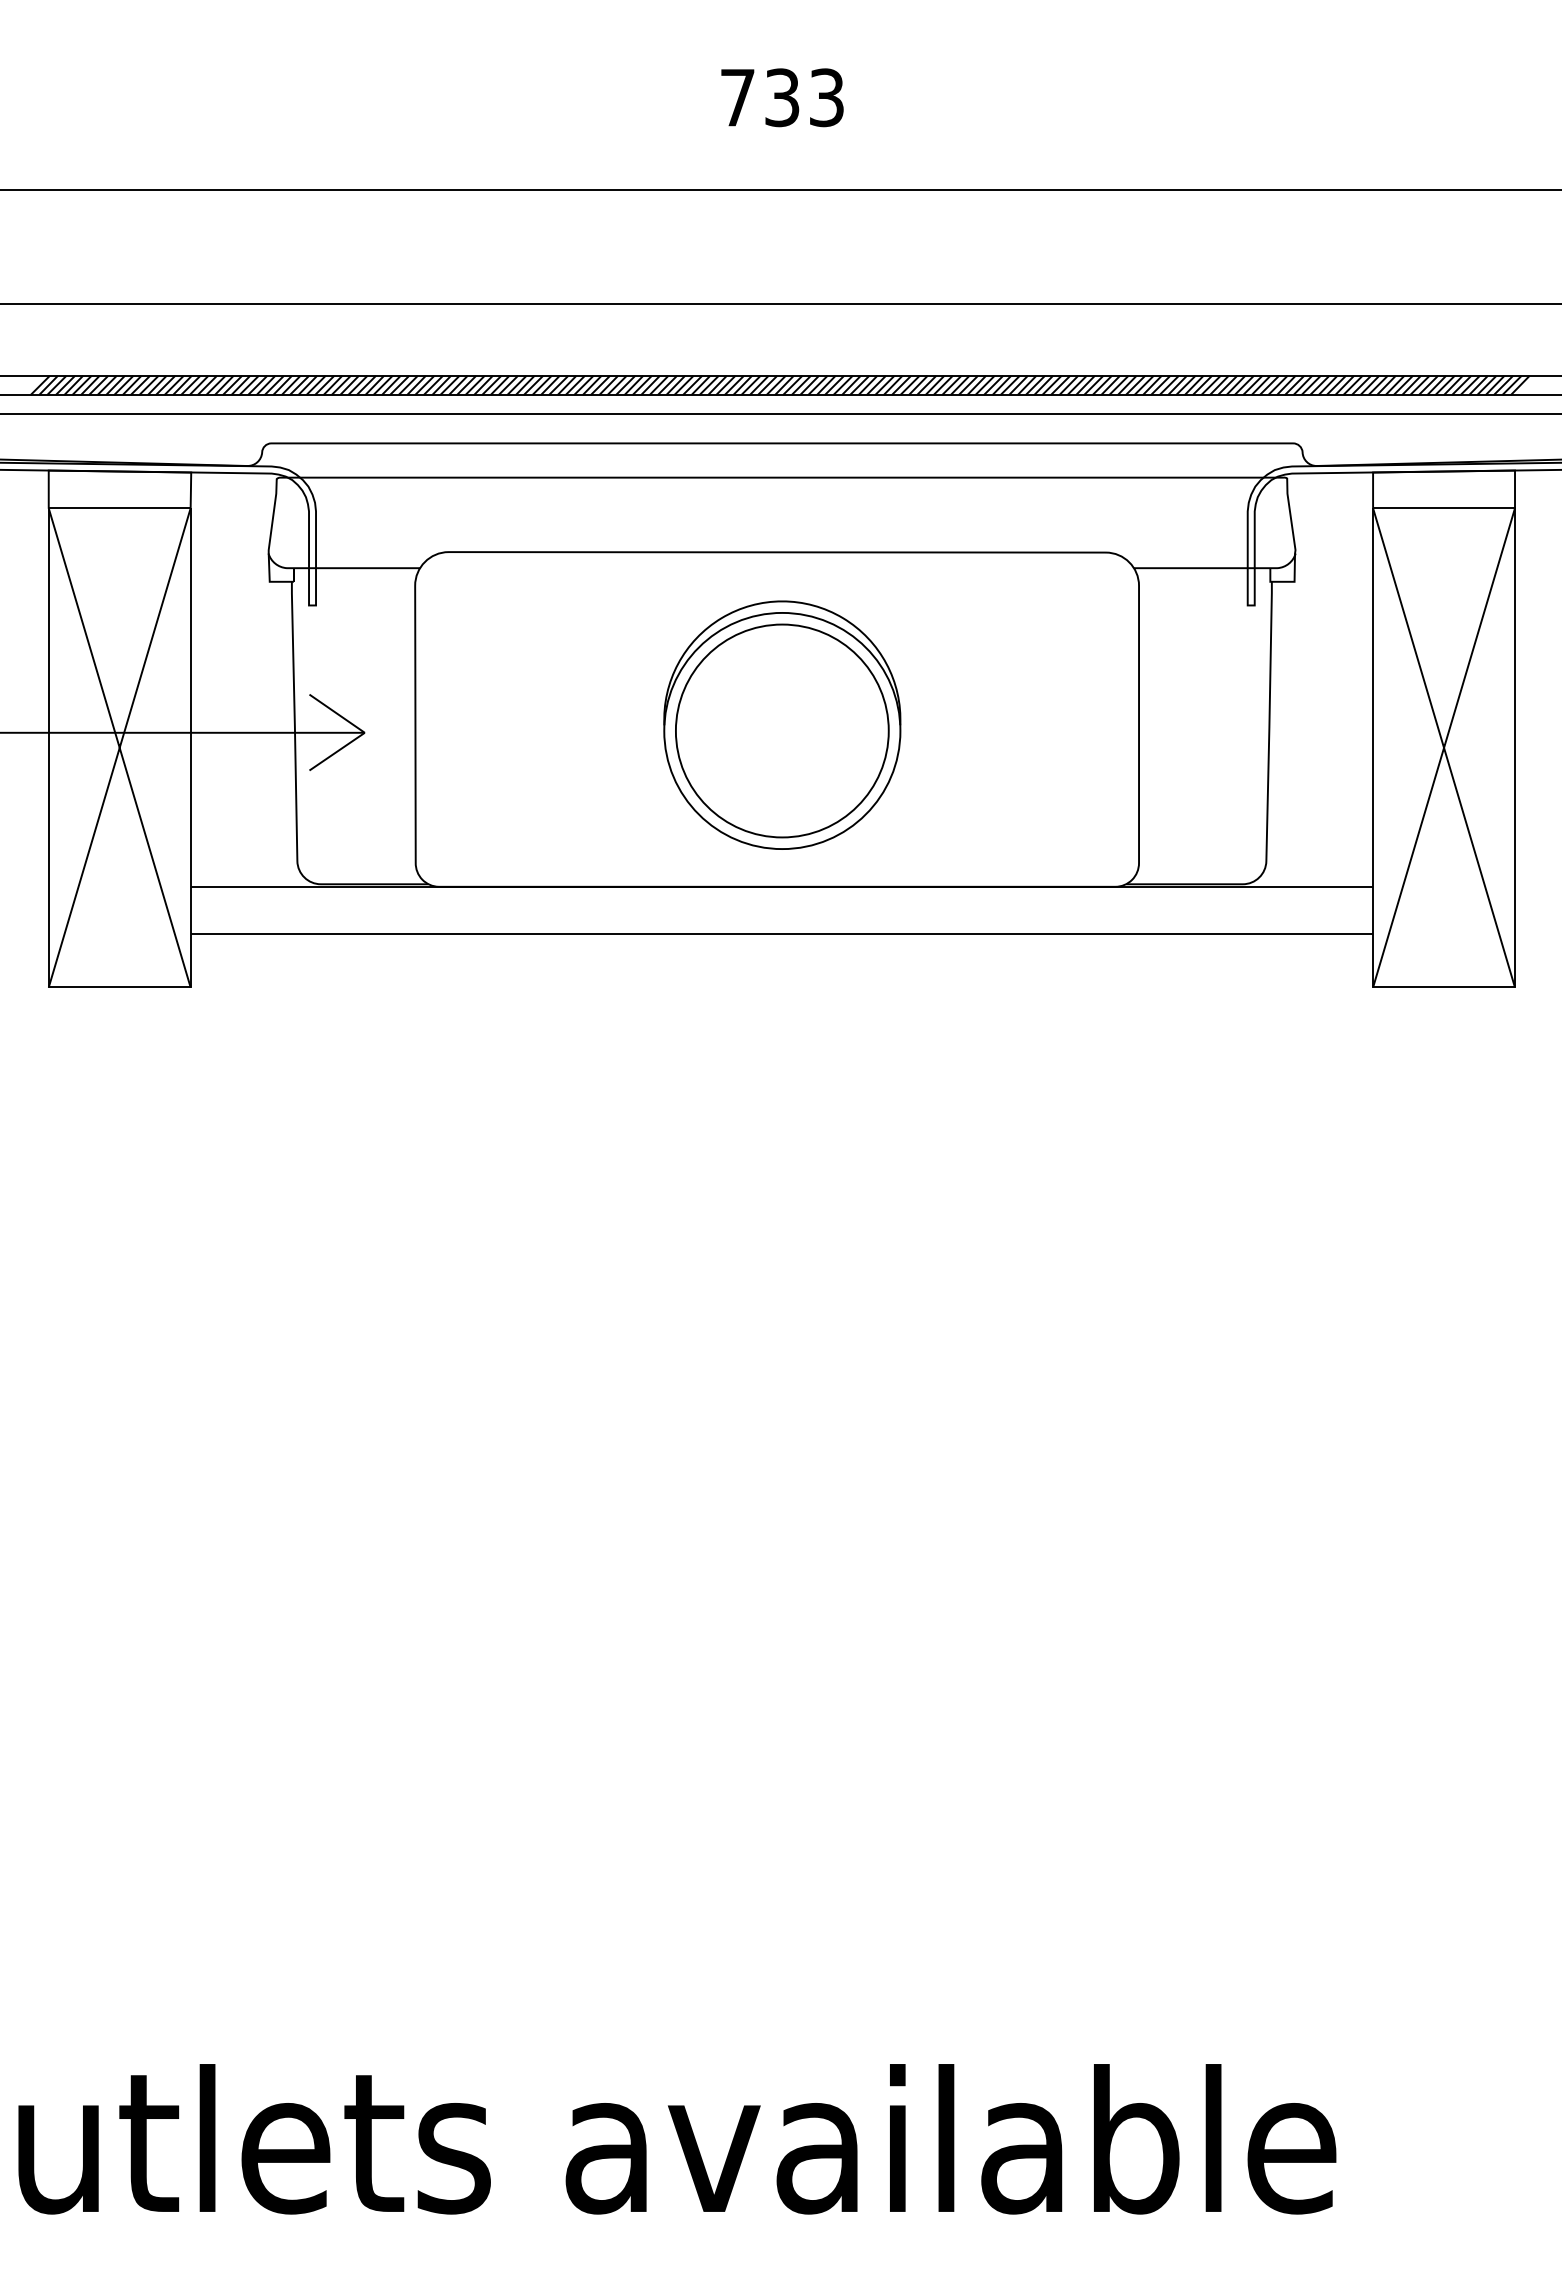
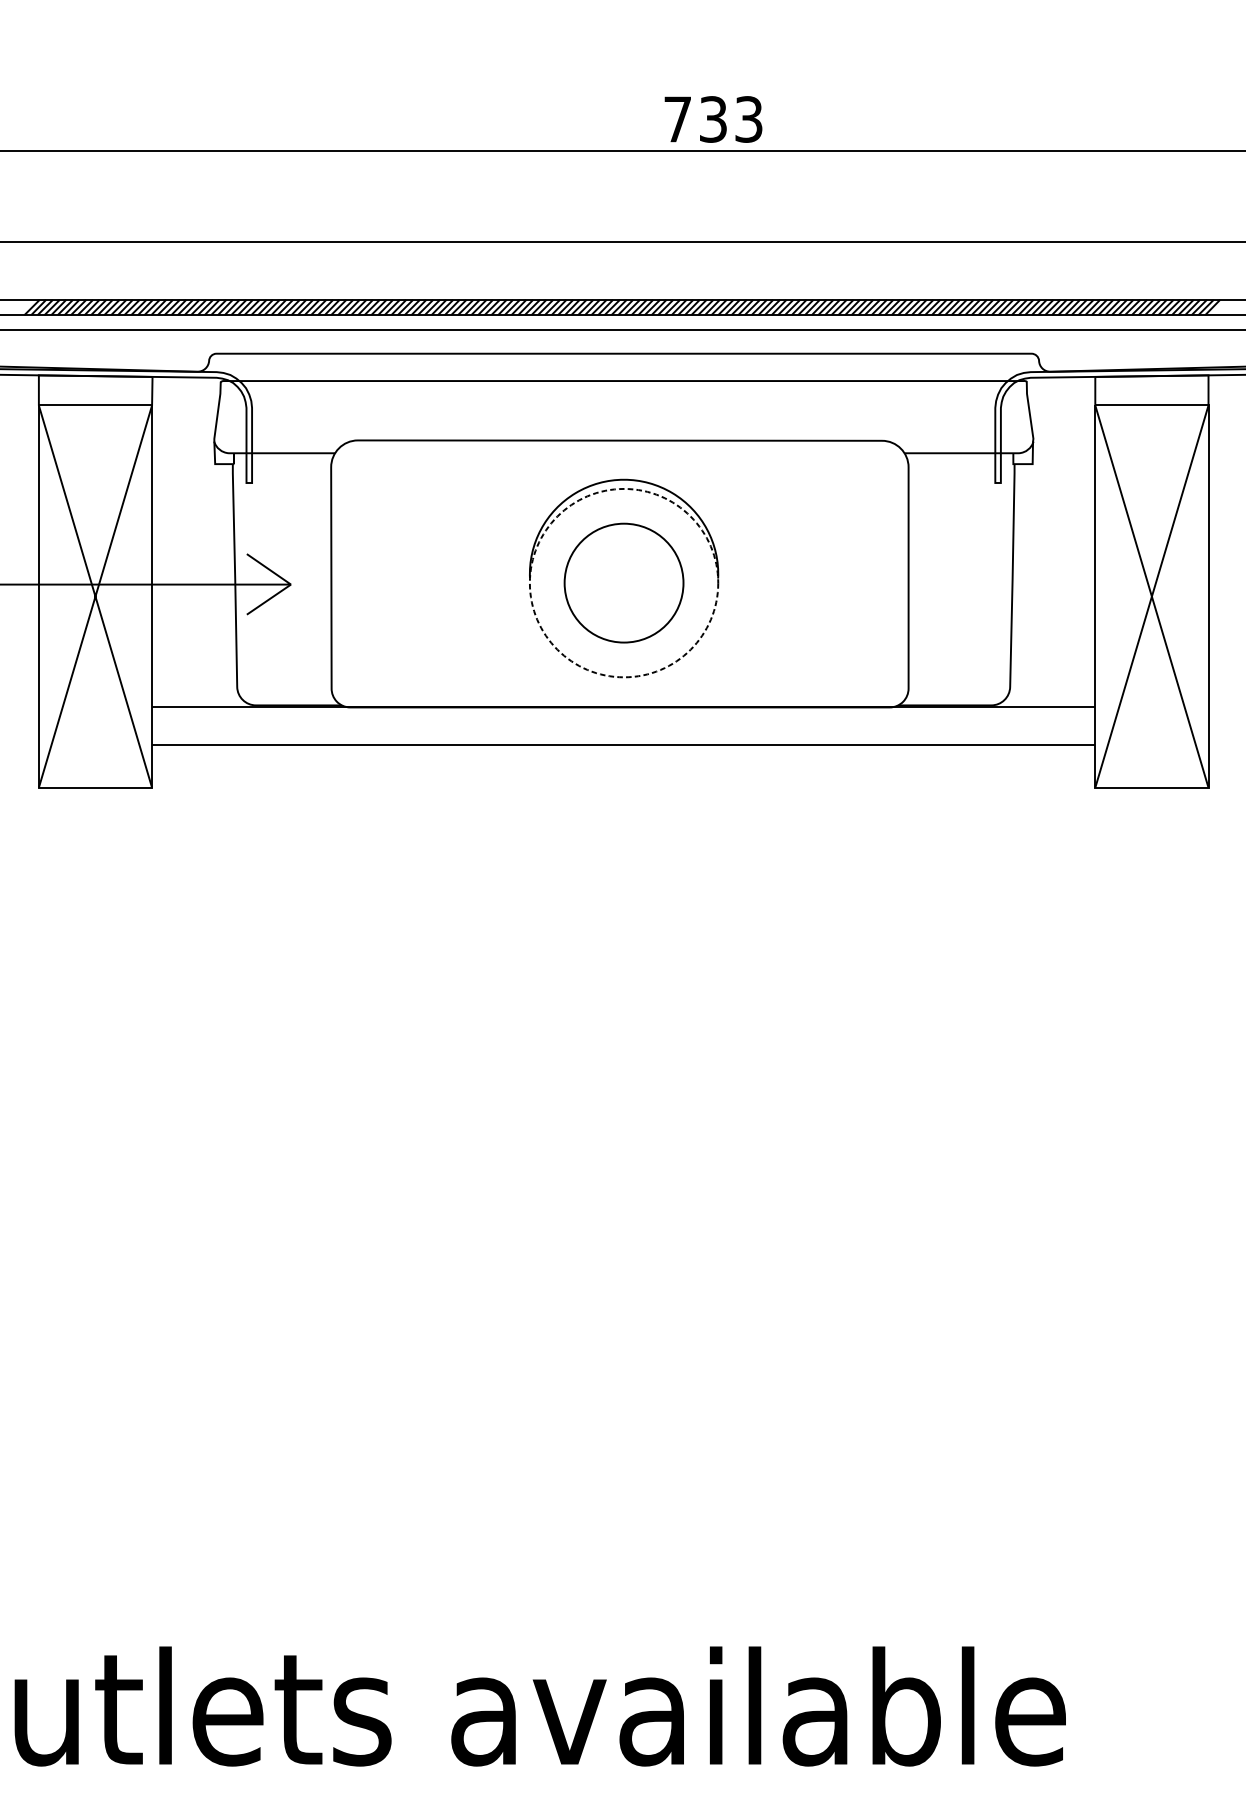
text: (782, 97) -> (713, 119), moved
circle: (781, 730) -> (623, 582), size x0.7
circle: (782, 730) -> (624, 582), solid -> dashed

